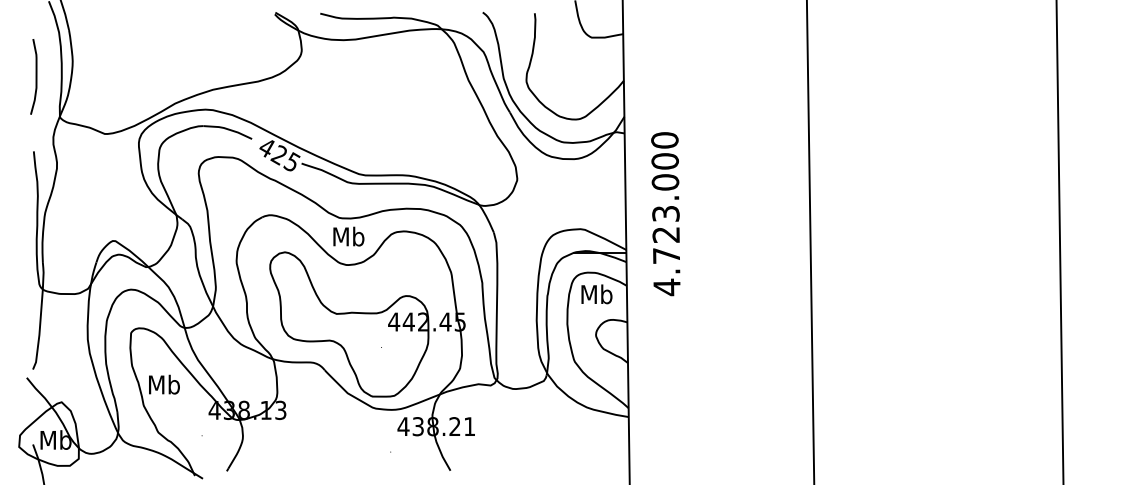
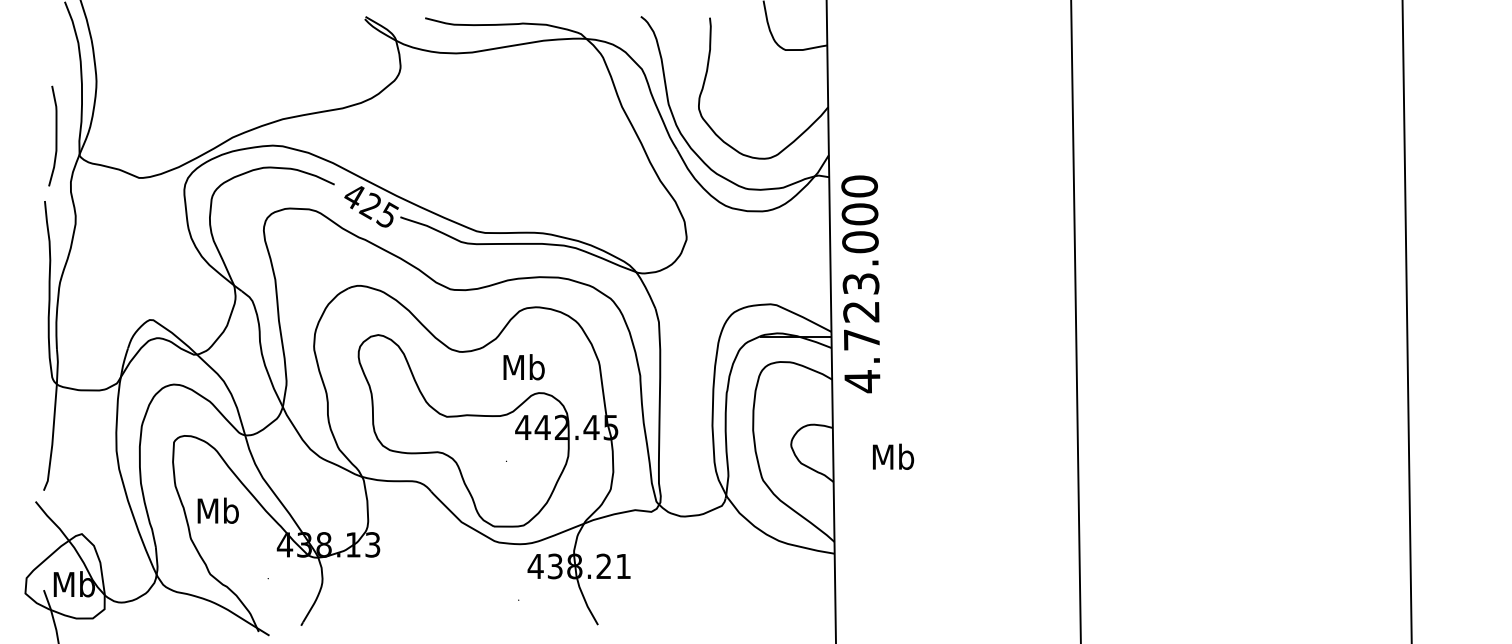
curve: (35, 76) -> (55, 135), moved
text: (665, 214) -> (860, 284), moved
text: (348, 236) -> (523, 367), moved
text: (596, 294) -> (893, 456), moved

